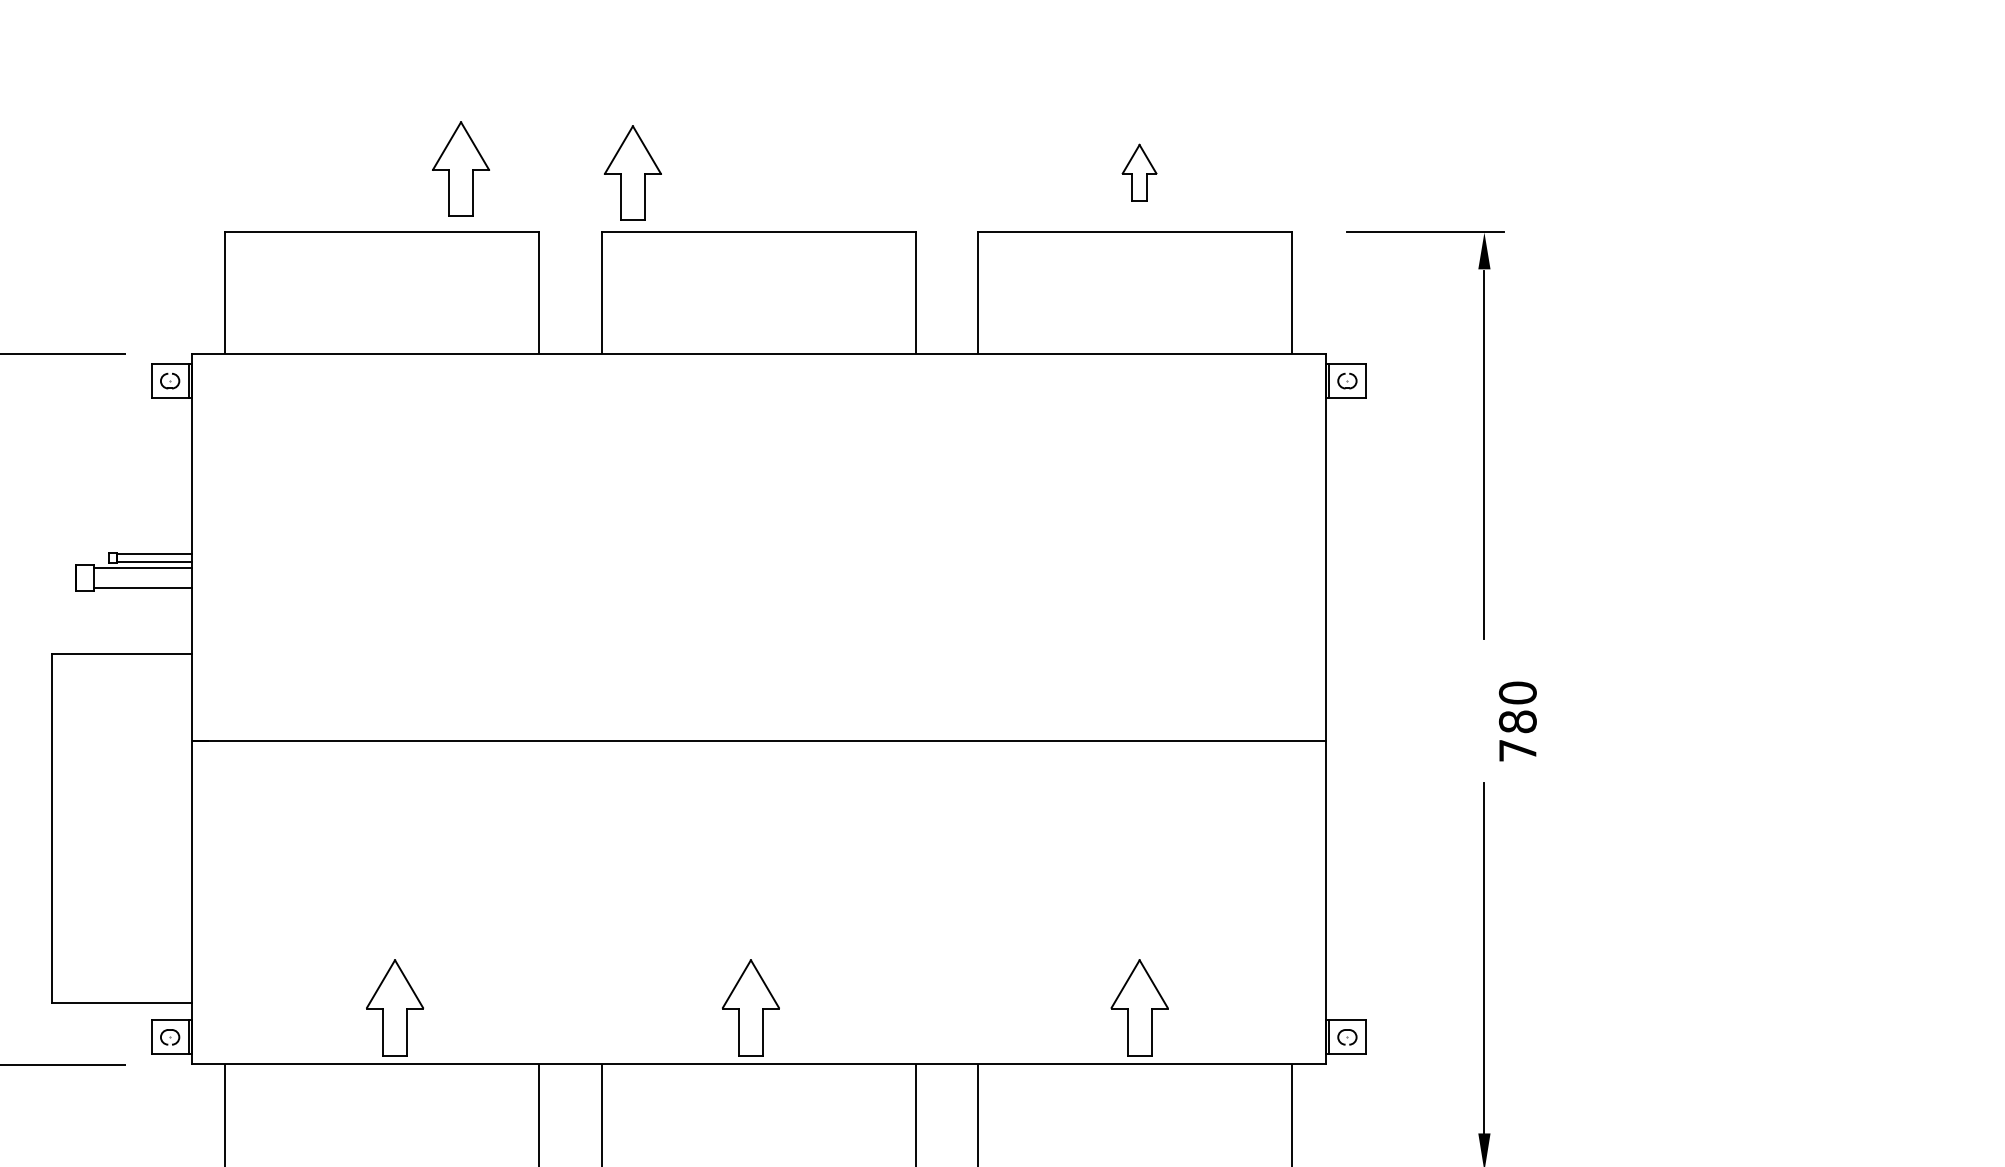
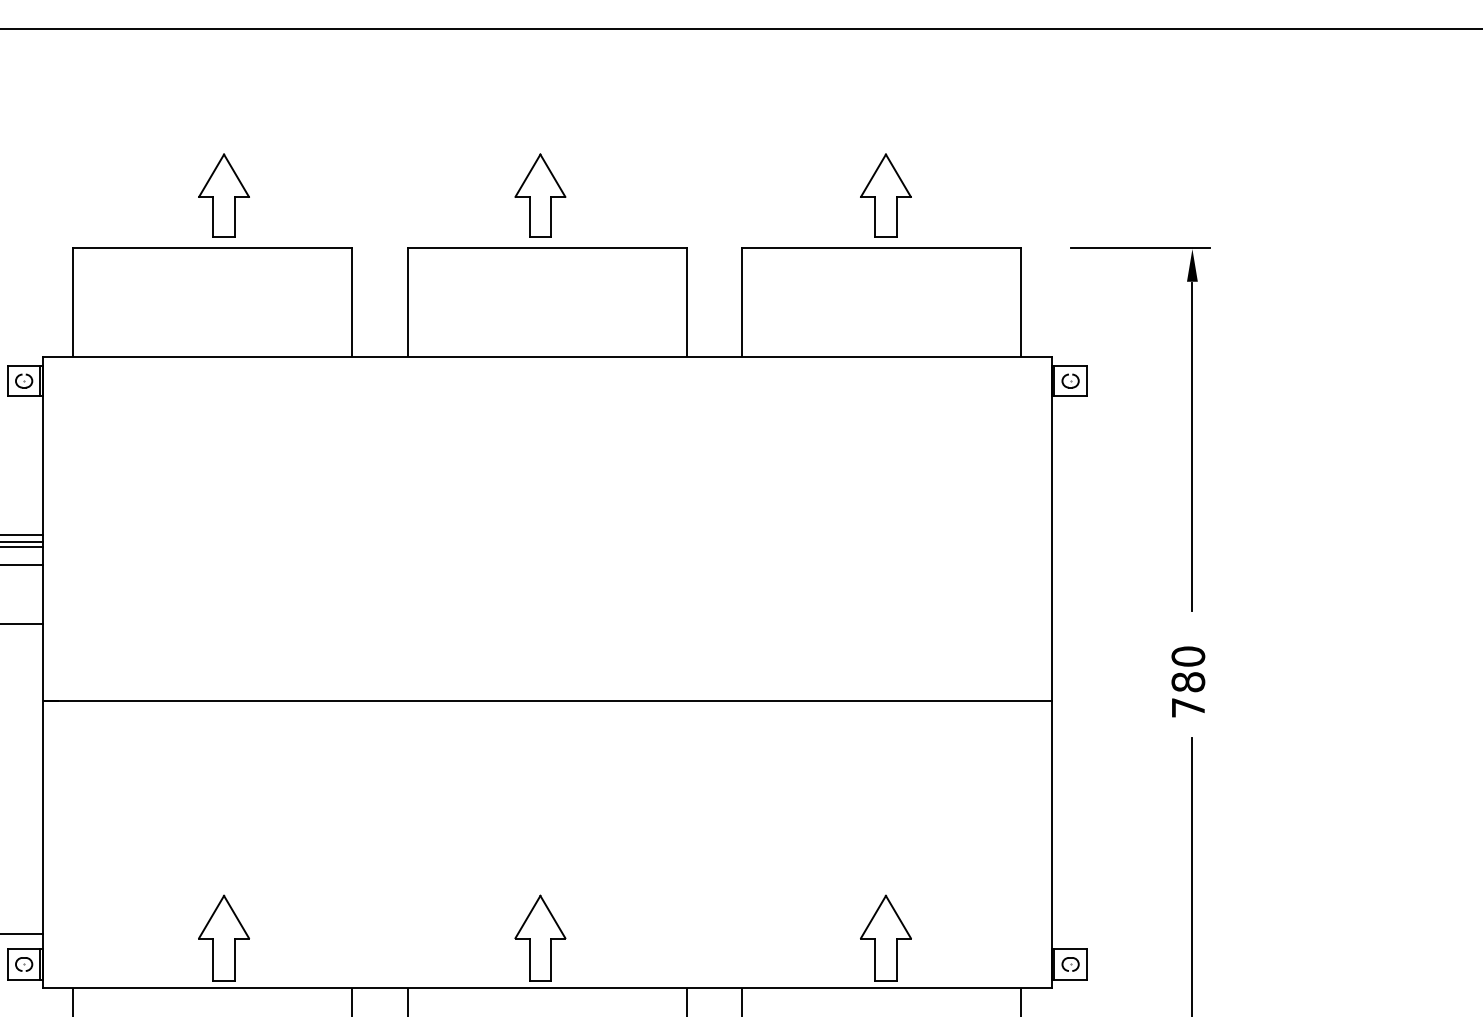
part: (460, 168) -> (223, 195), moved
part: (632, 172) -> (540, 195), moved
part: (1139, 172) -> (885, 195), size x1.67
text: (1517, 721) -> (1188, 681), moved

